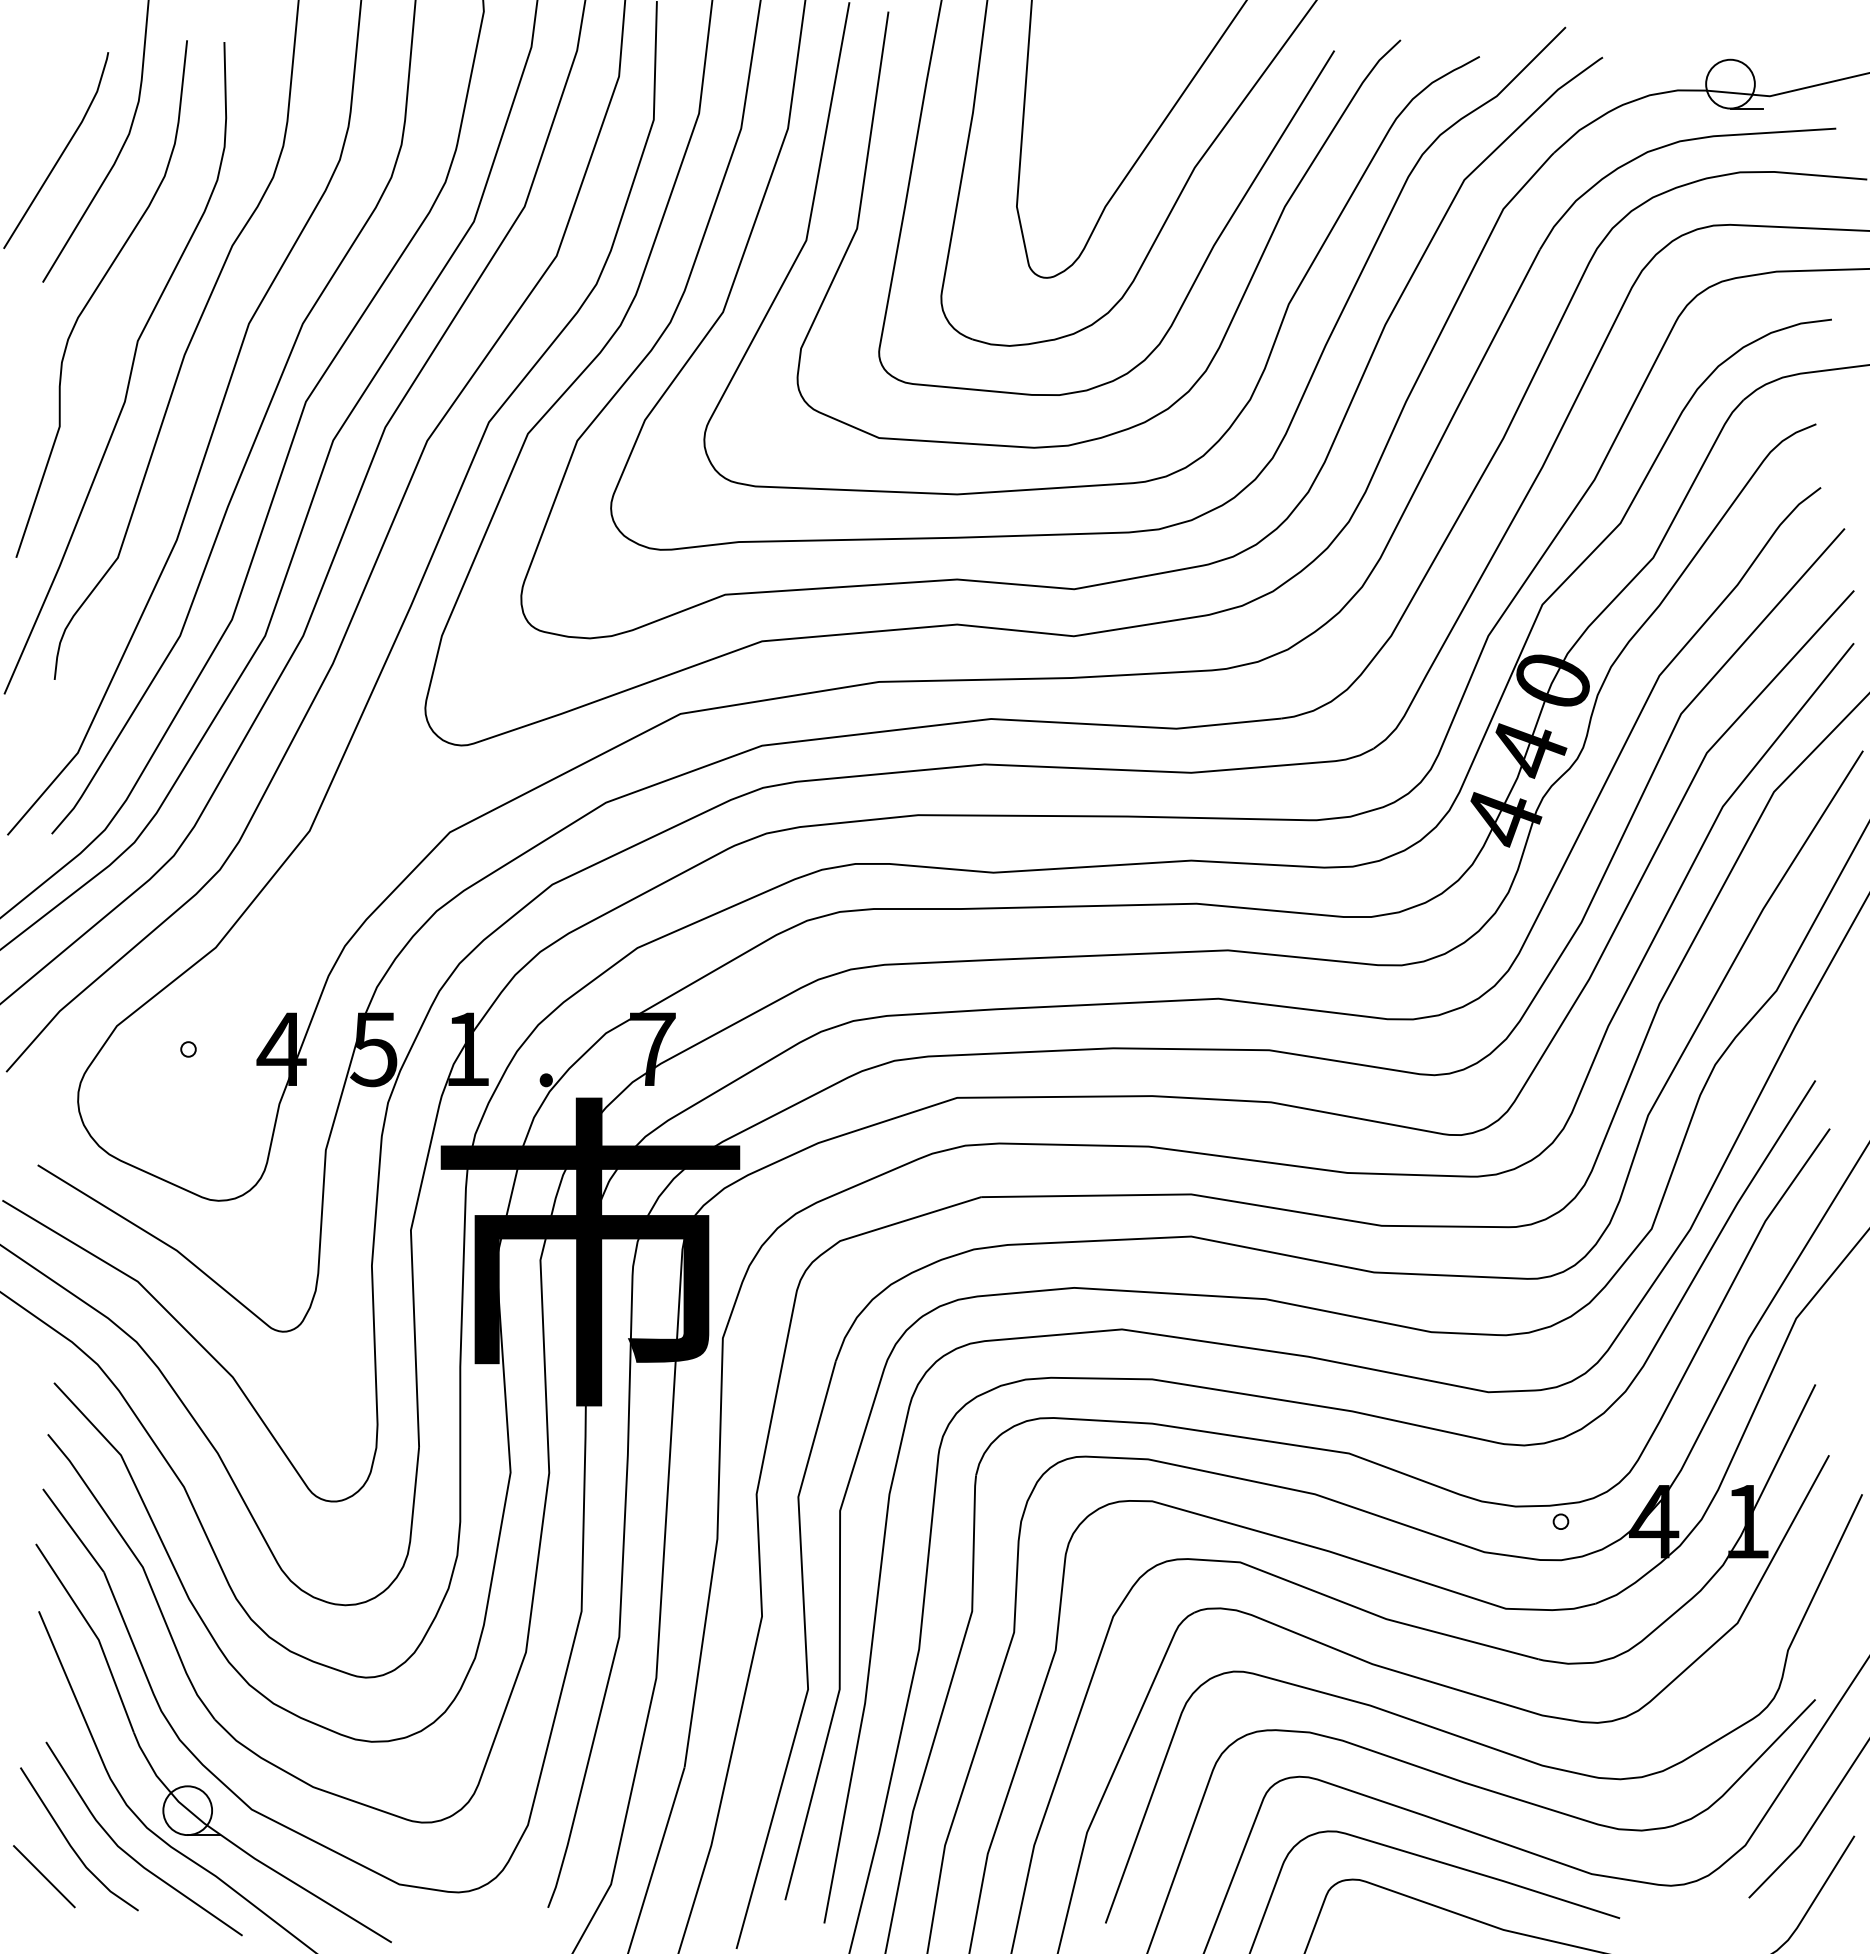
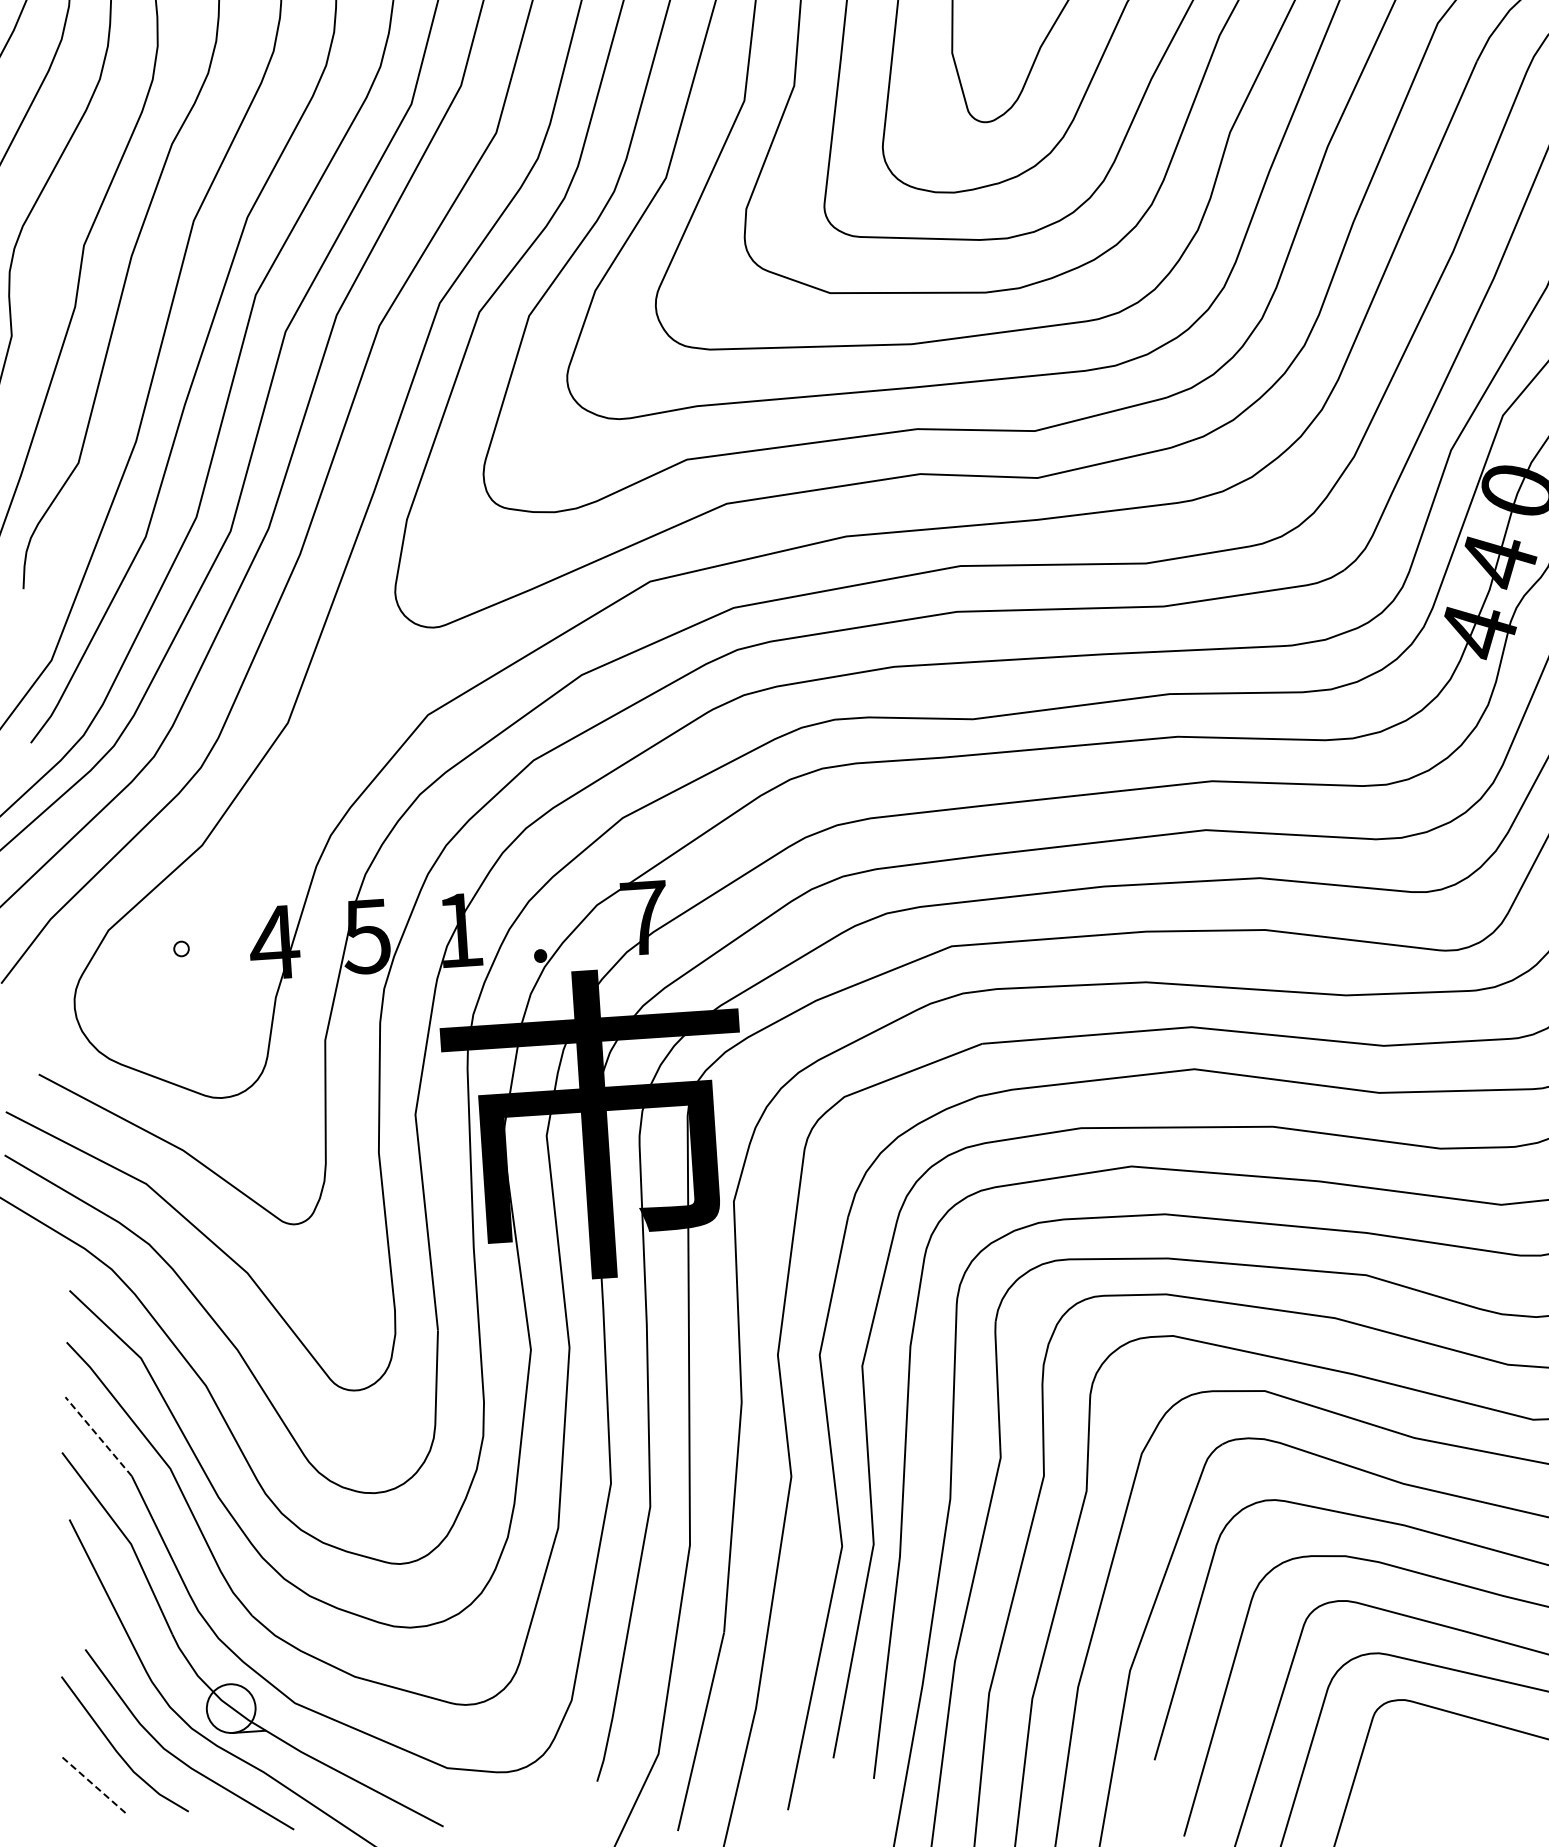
line: (73, 1530) -> (98, 1436), solid -> dashed
line: (44, 1876) -> (92, 1783), solid -> dashed

